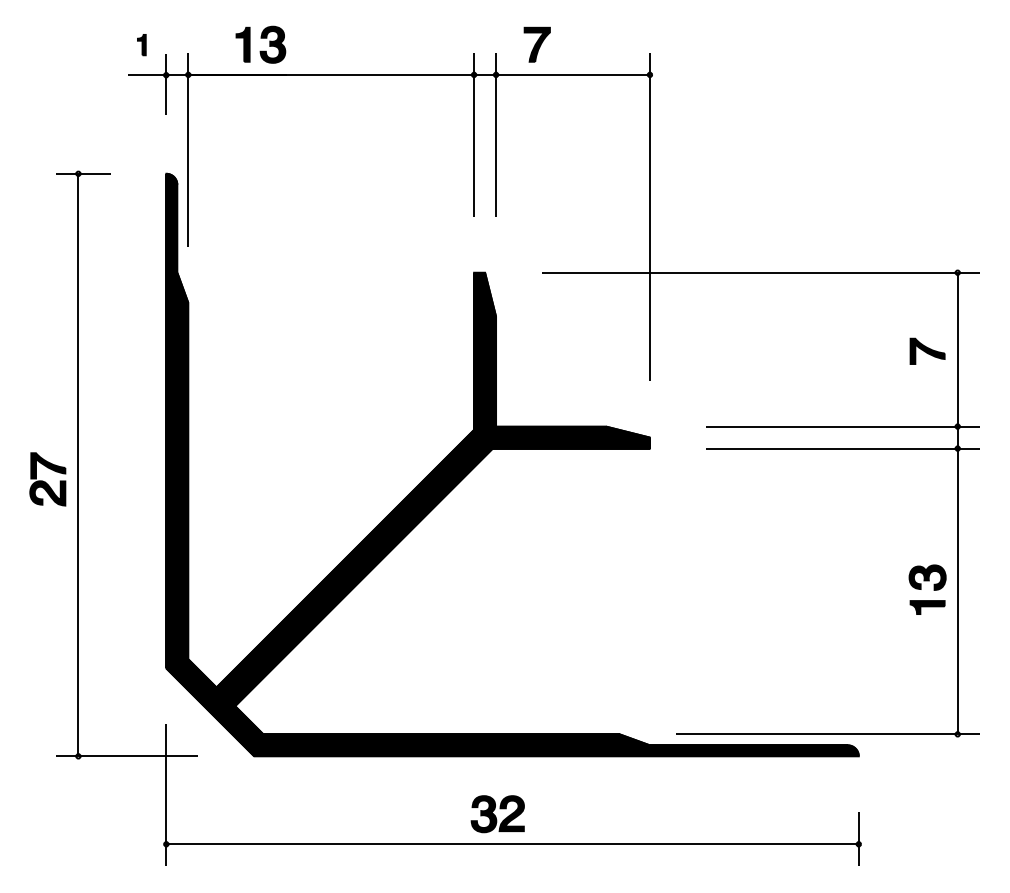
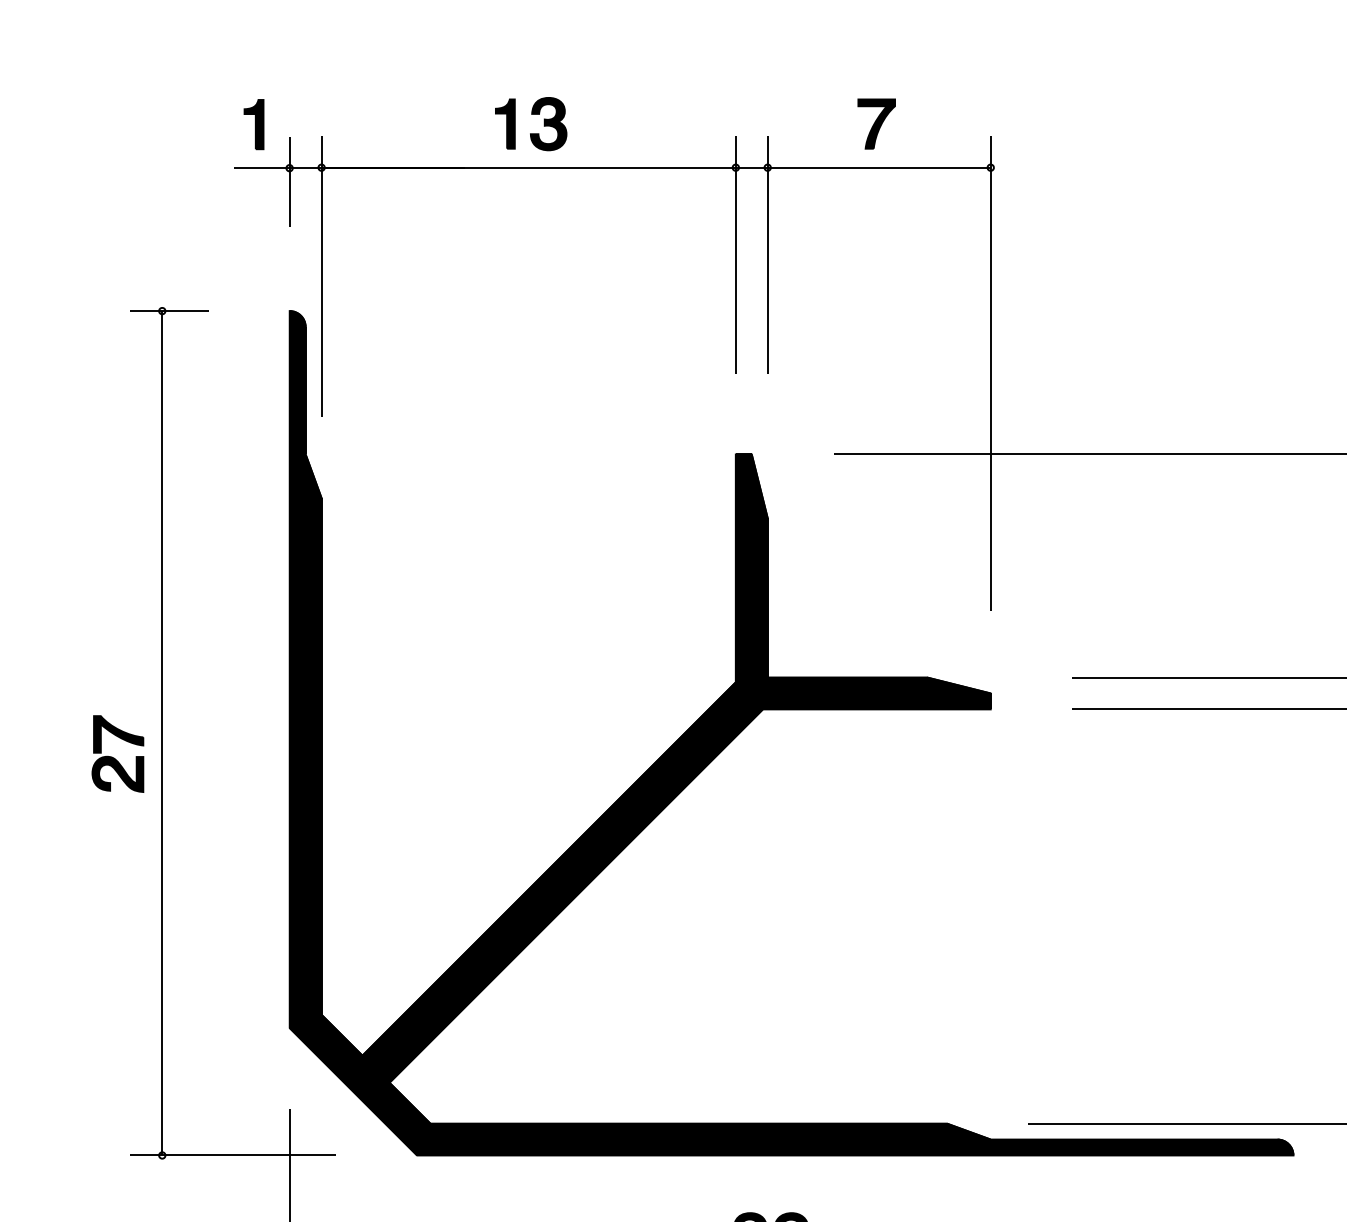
part: (141, 44) -> (253, 123), size x1.67
part: (260, 44) -> (530, 123), moved
part: (536, 44) -> (875, 123), moved

